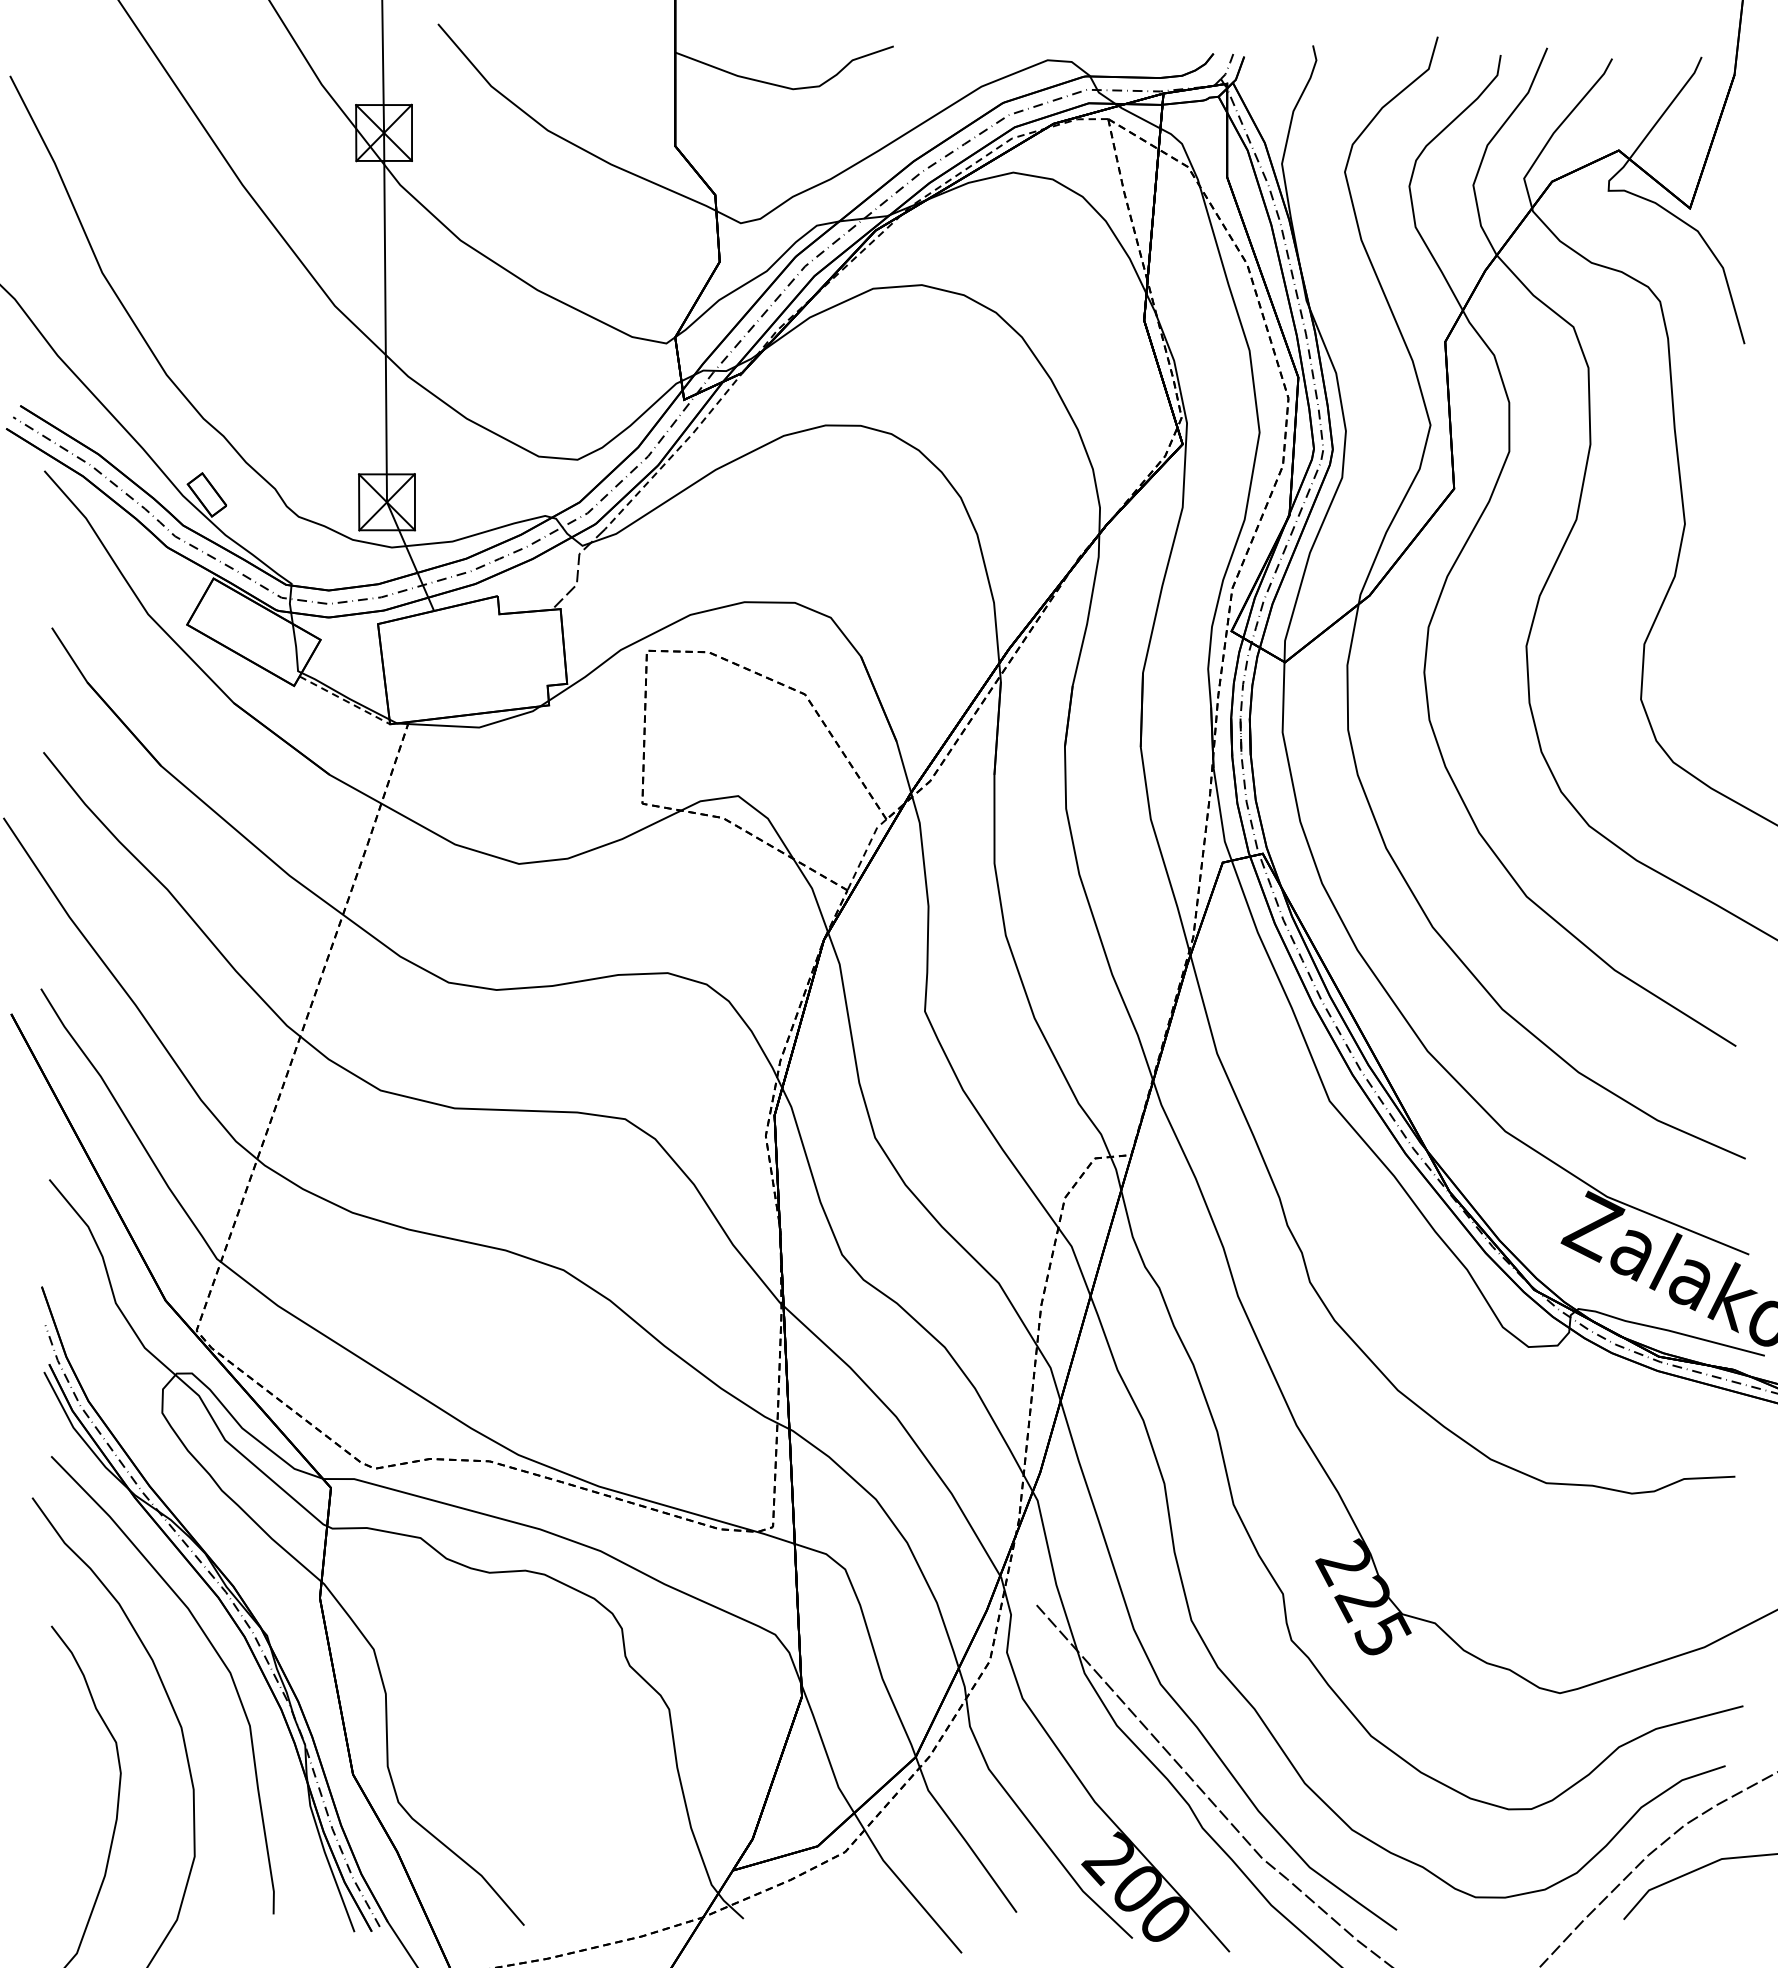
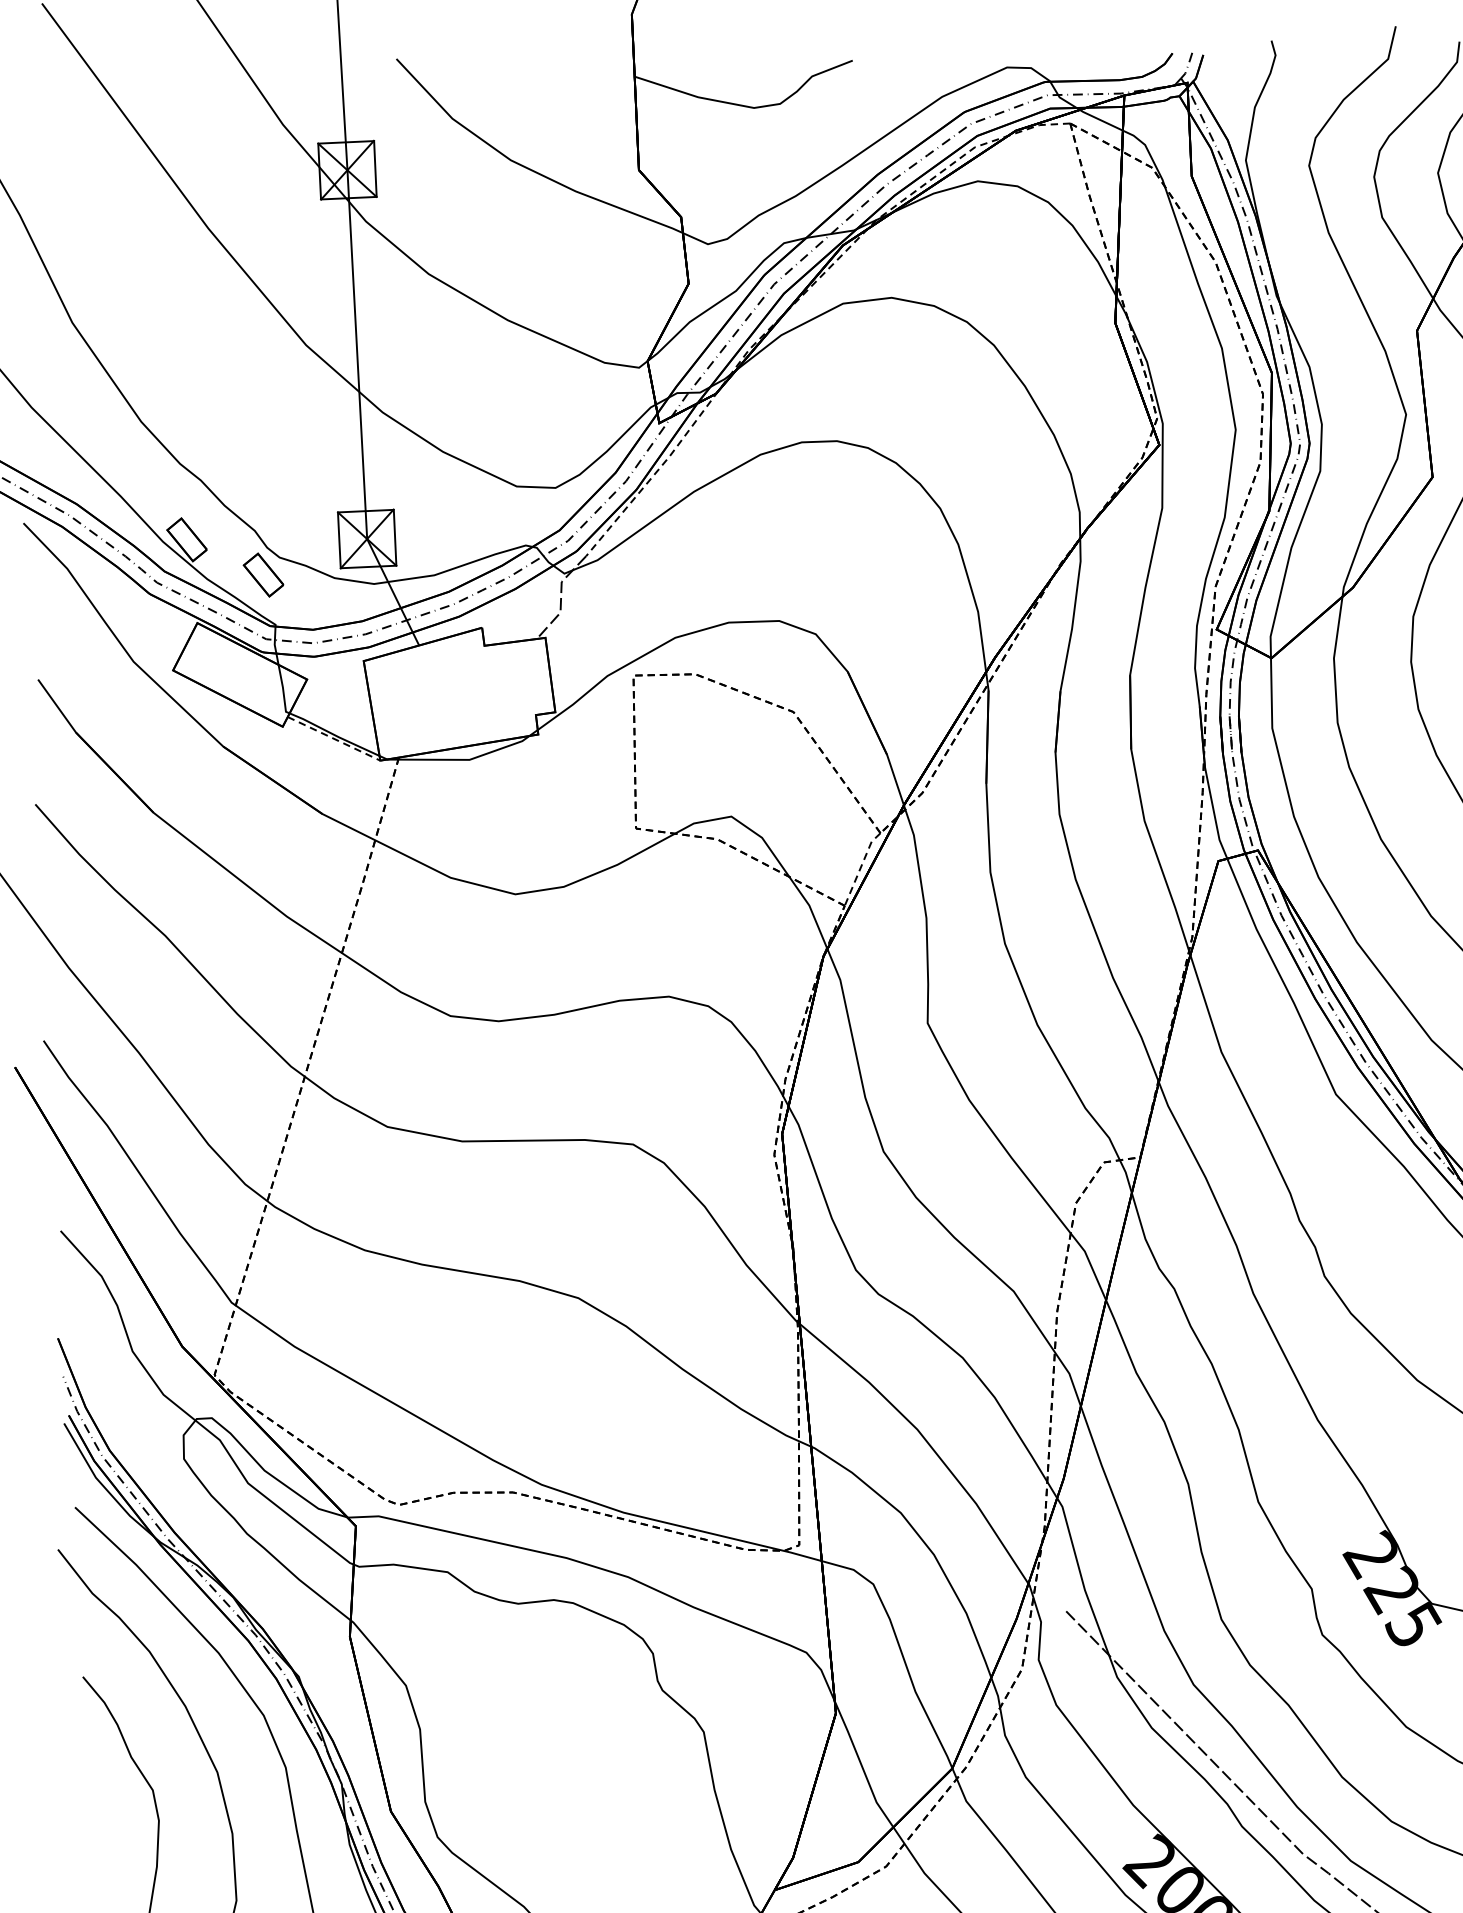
part: (281, 533) -> (263, 575), added

